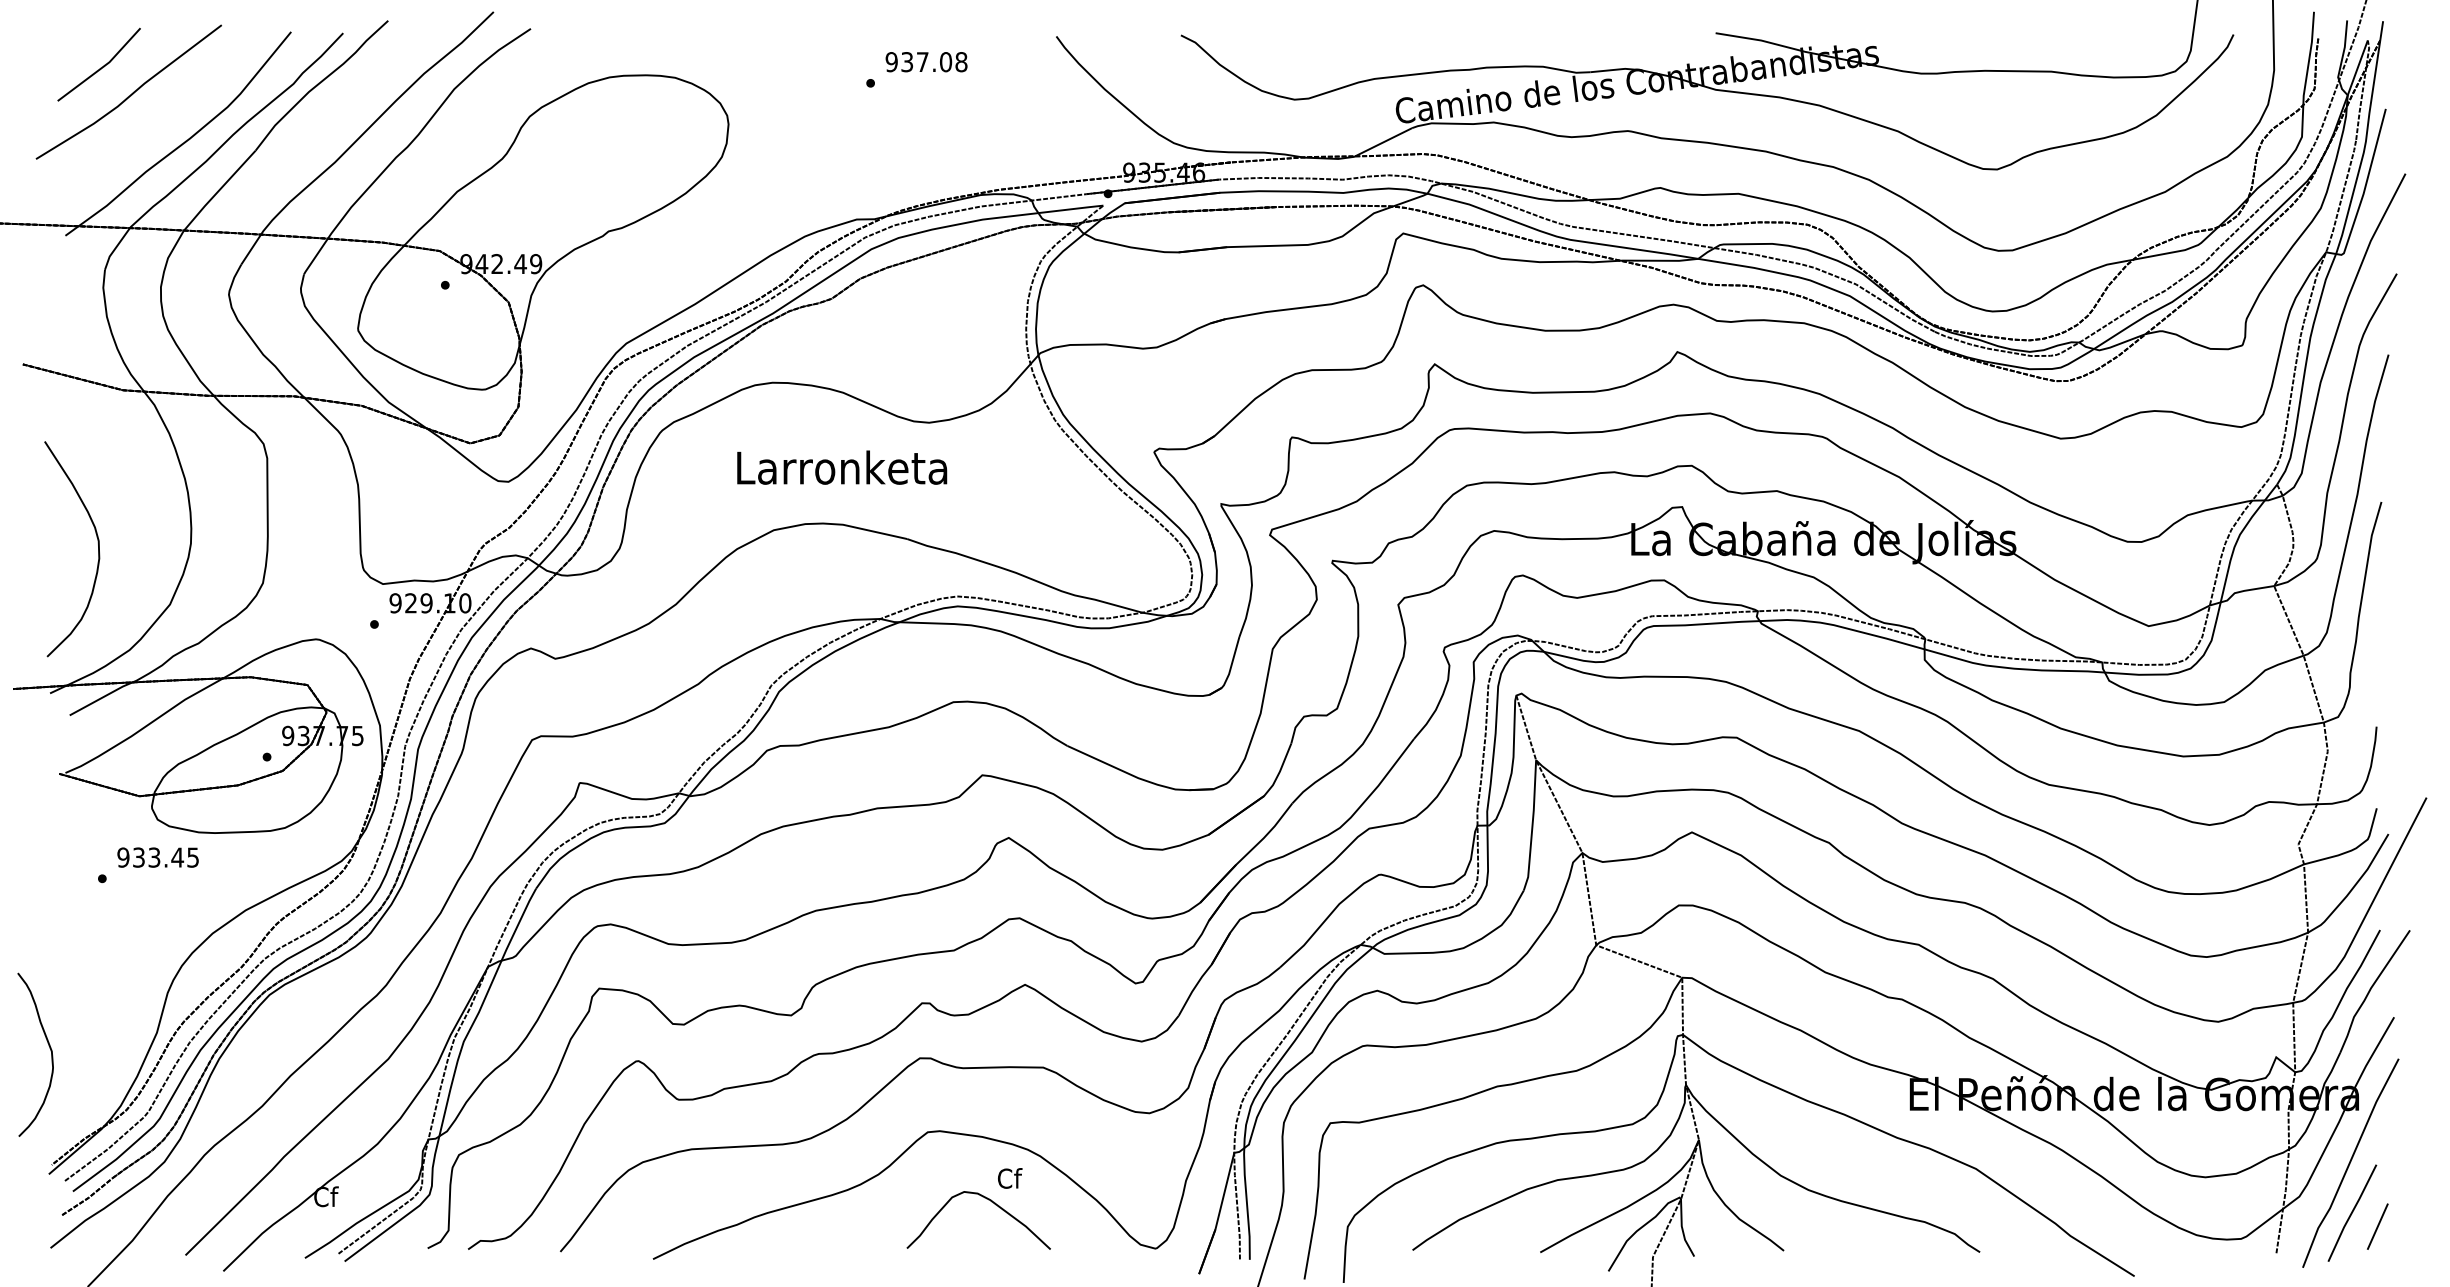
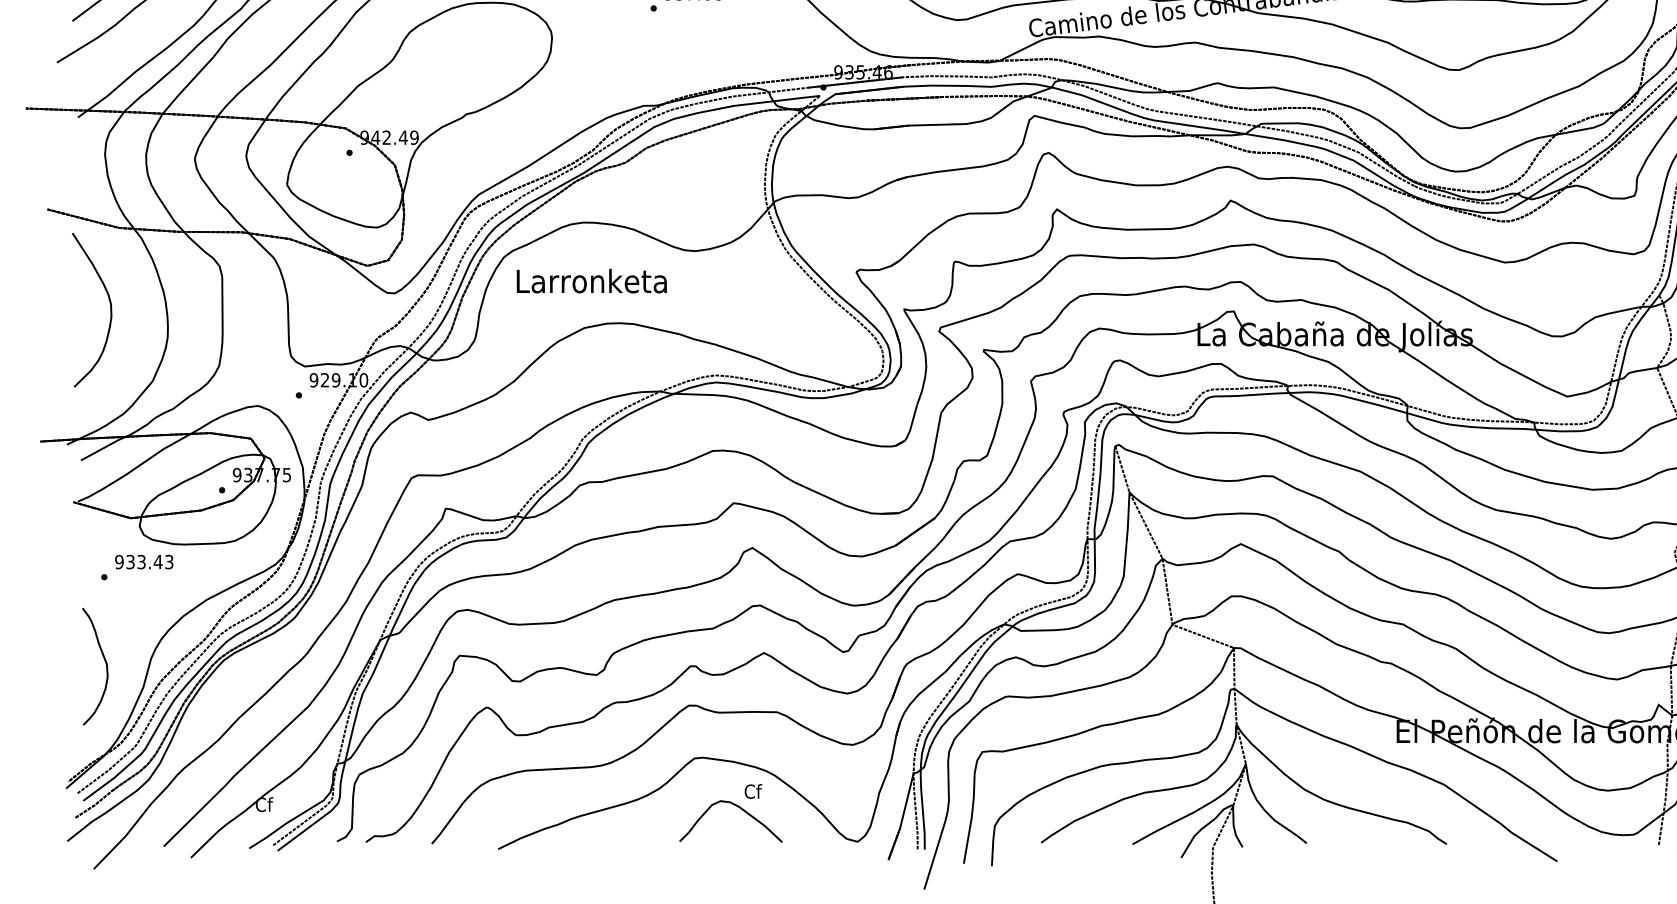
text: (842, 467) -> (592, 281), moved
curve: (97, 542) -> (110, 305), moved
text: (192, 857) -> (168, 562), 933.45 -> 933.43
curve: (49, 1048) -> (105, 662), moved

